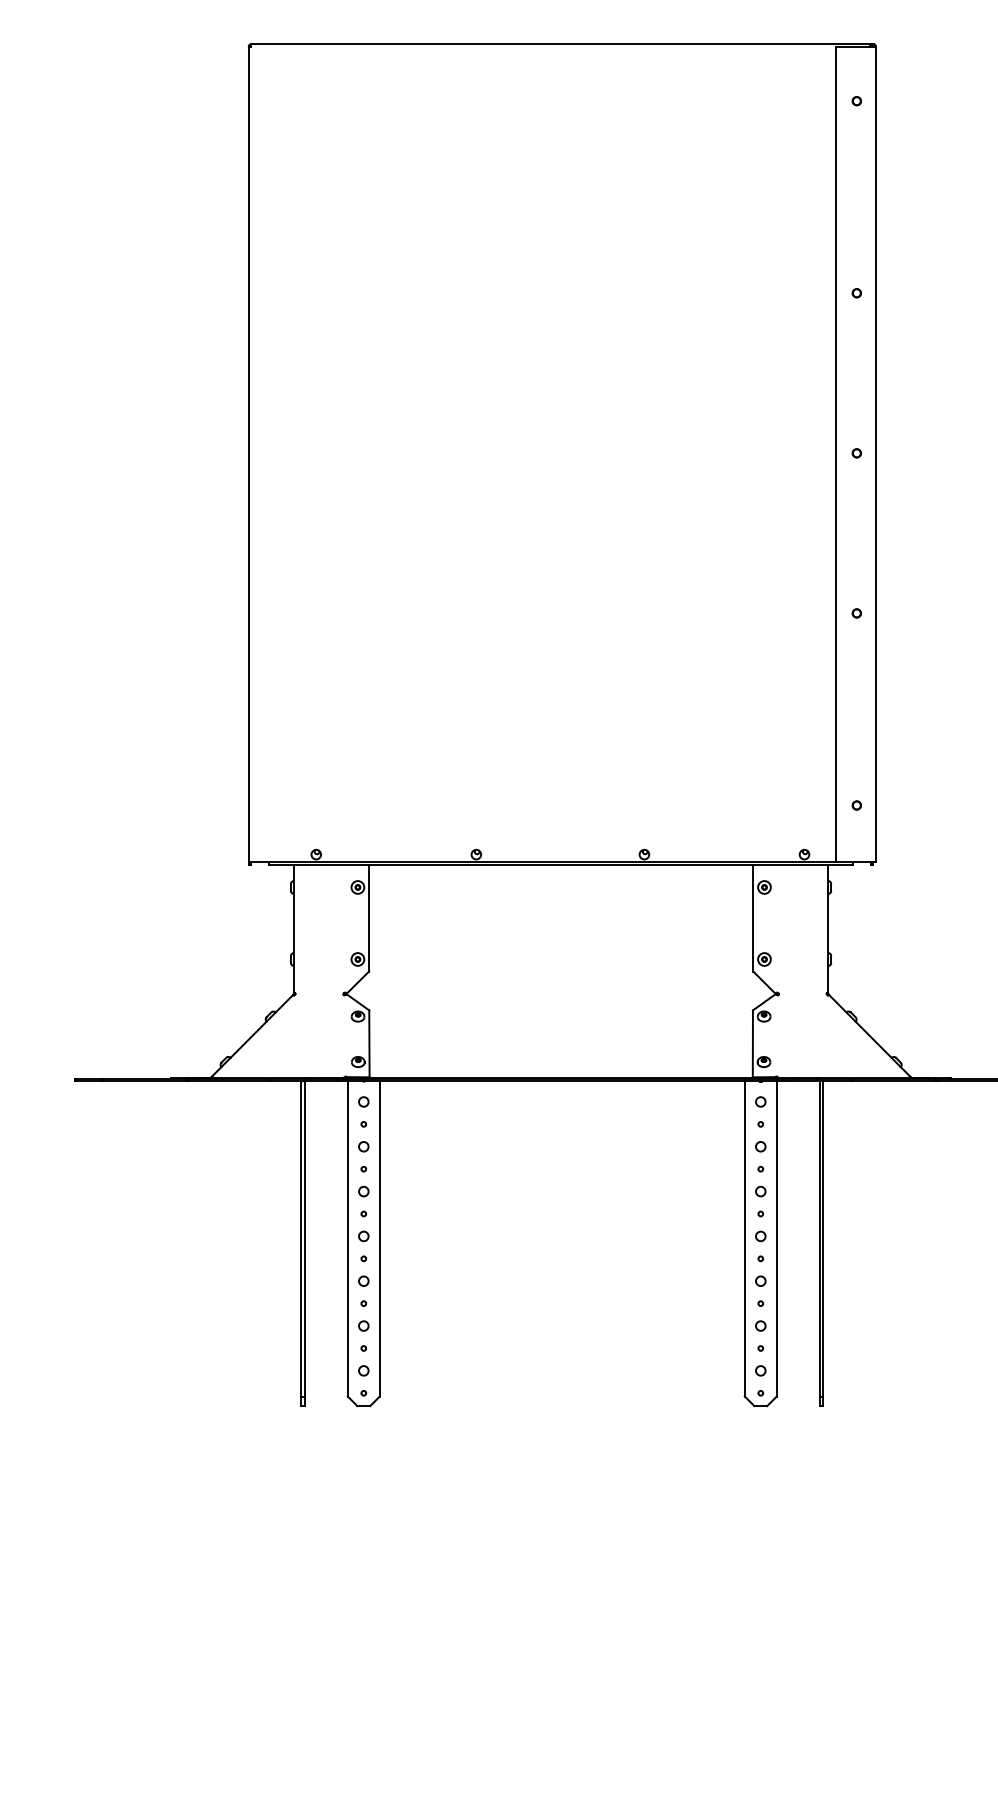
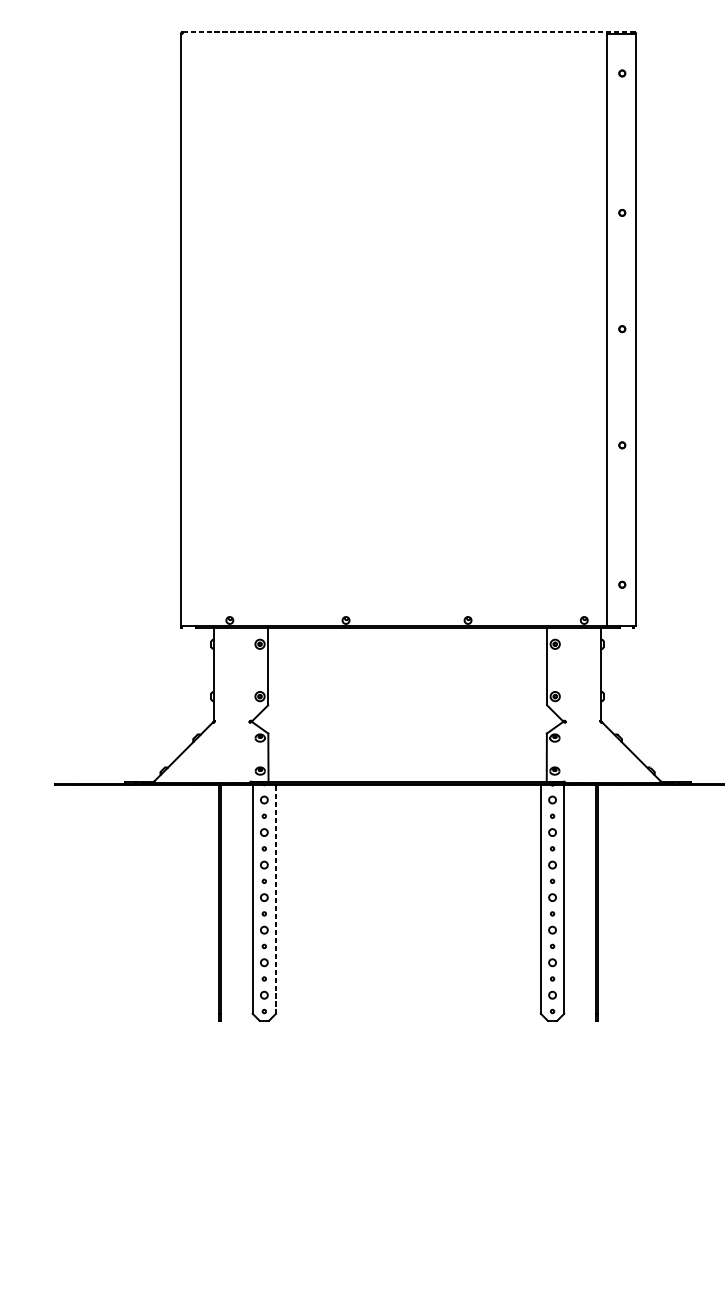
line: (560, 44) -> (407, 32), solid -> dashed
line: (379, 1239) -> (275, 899), solid -> dashed

